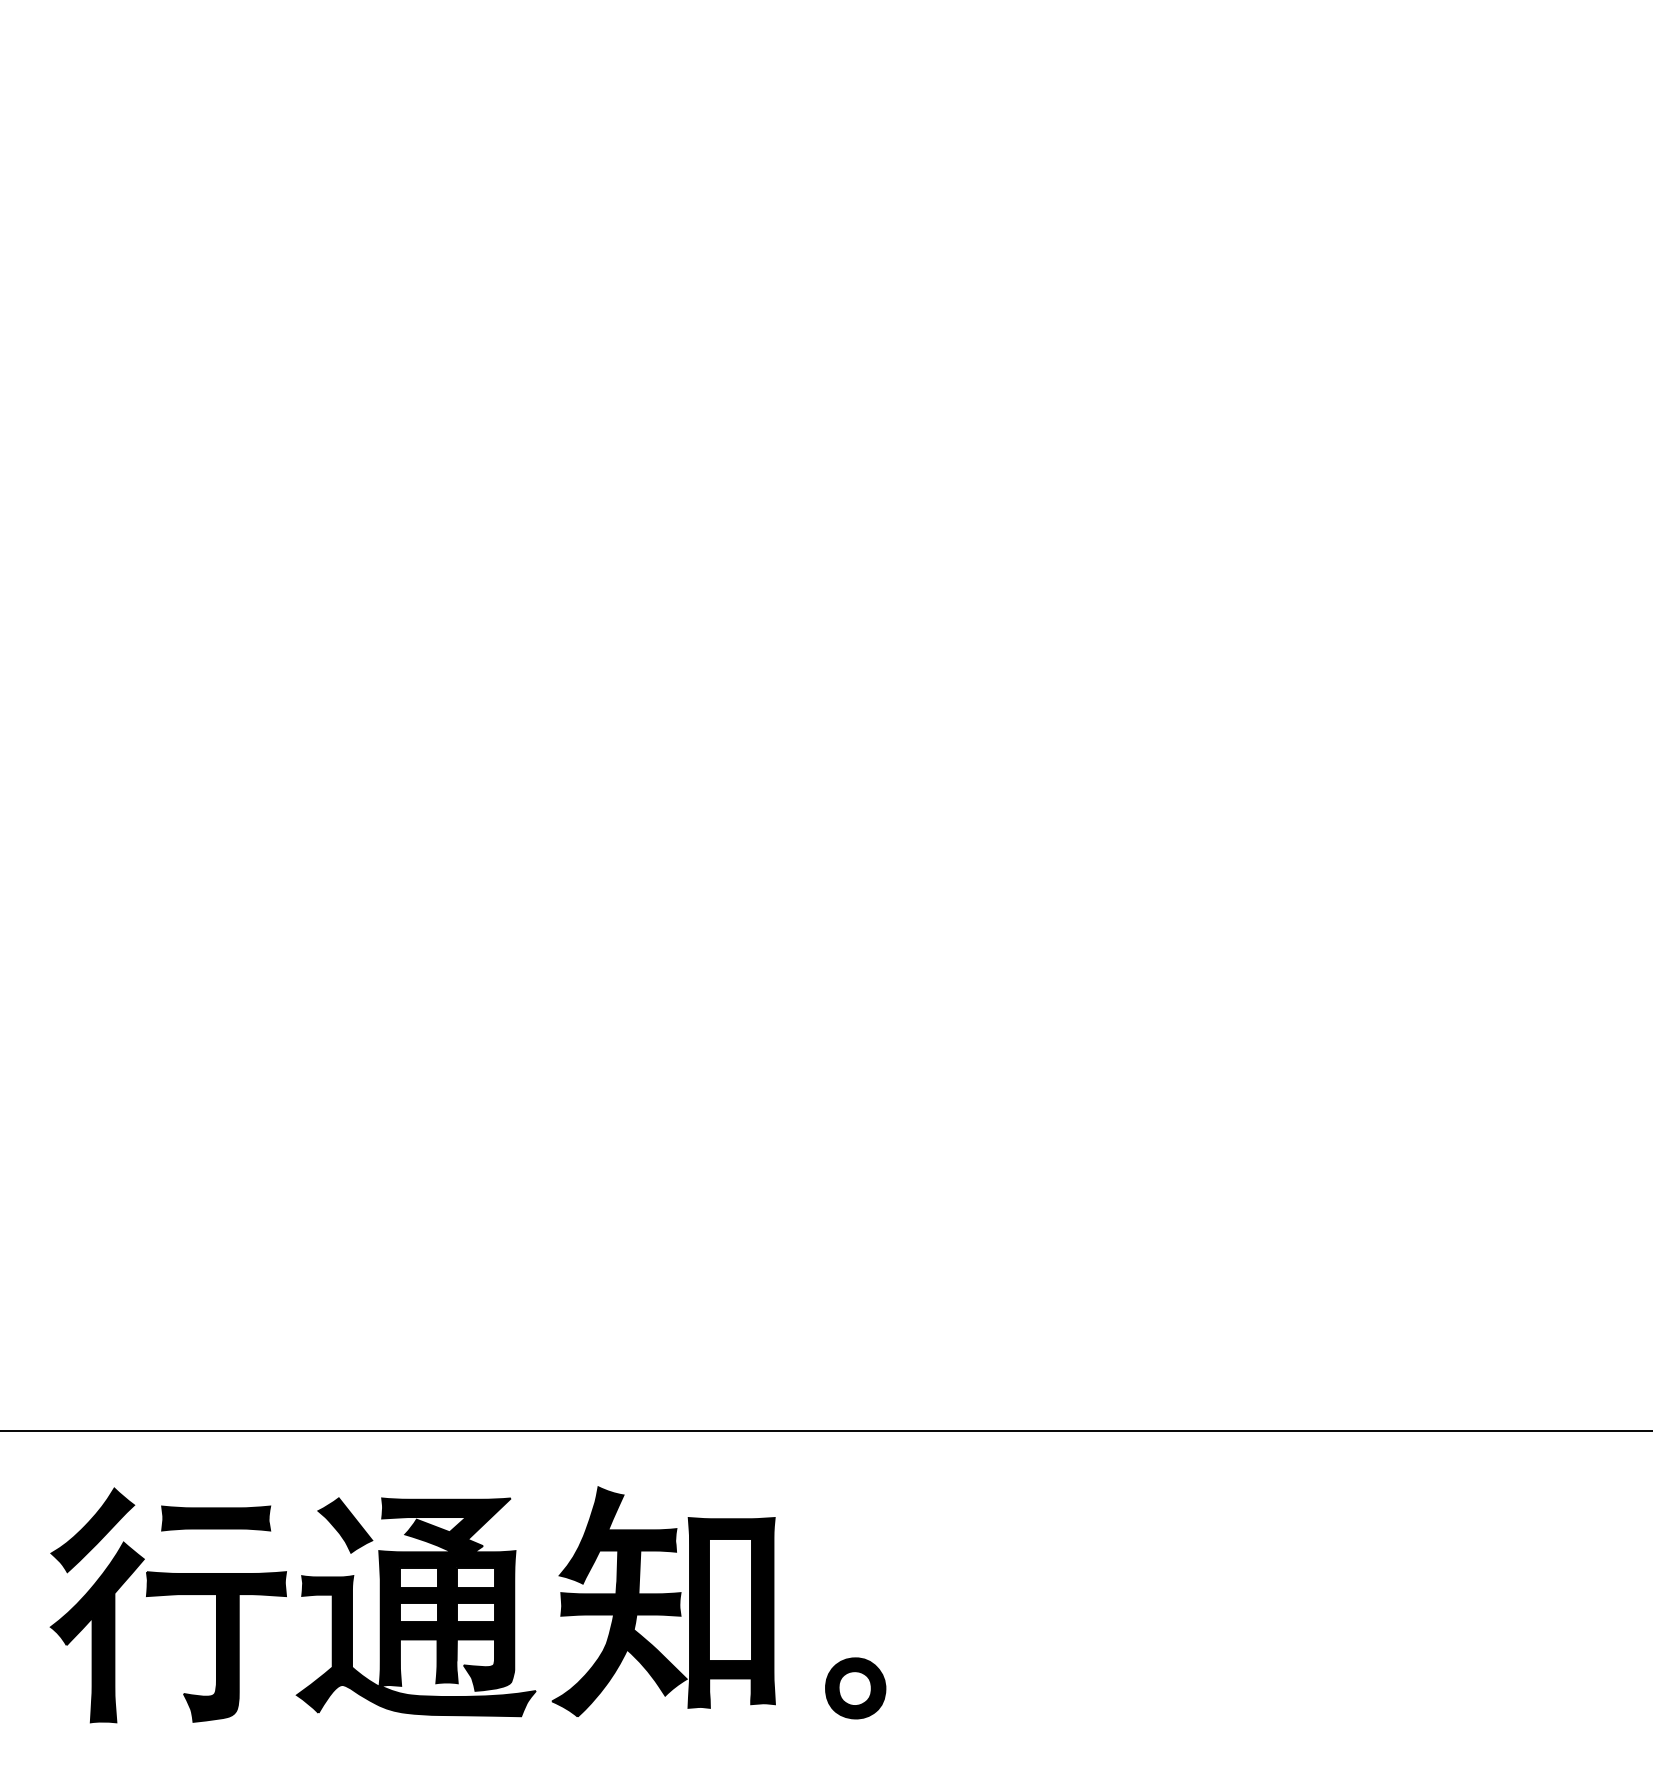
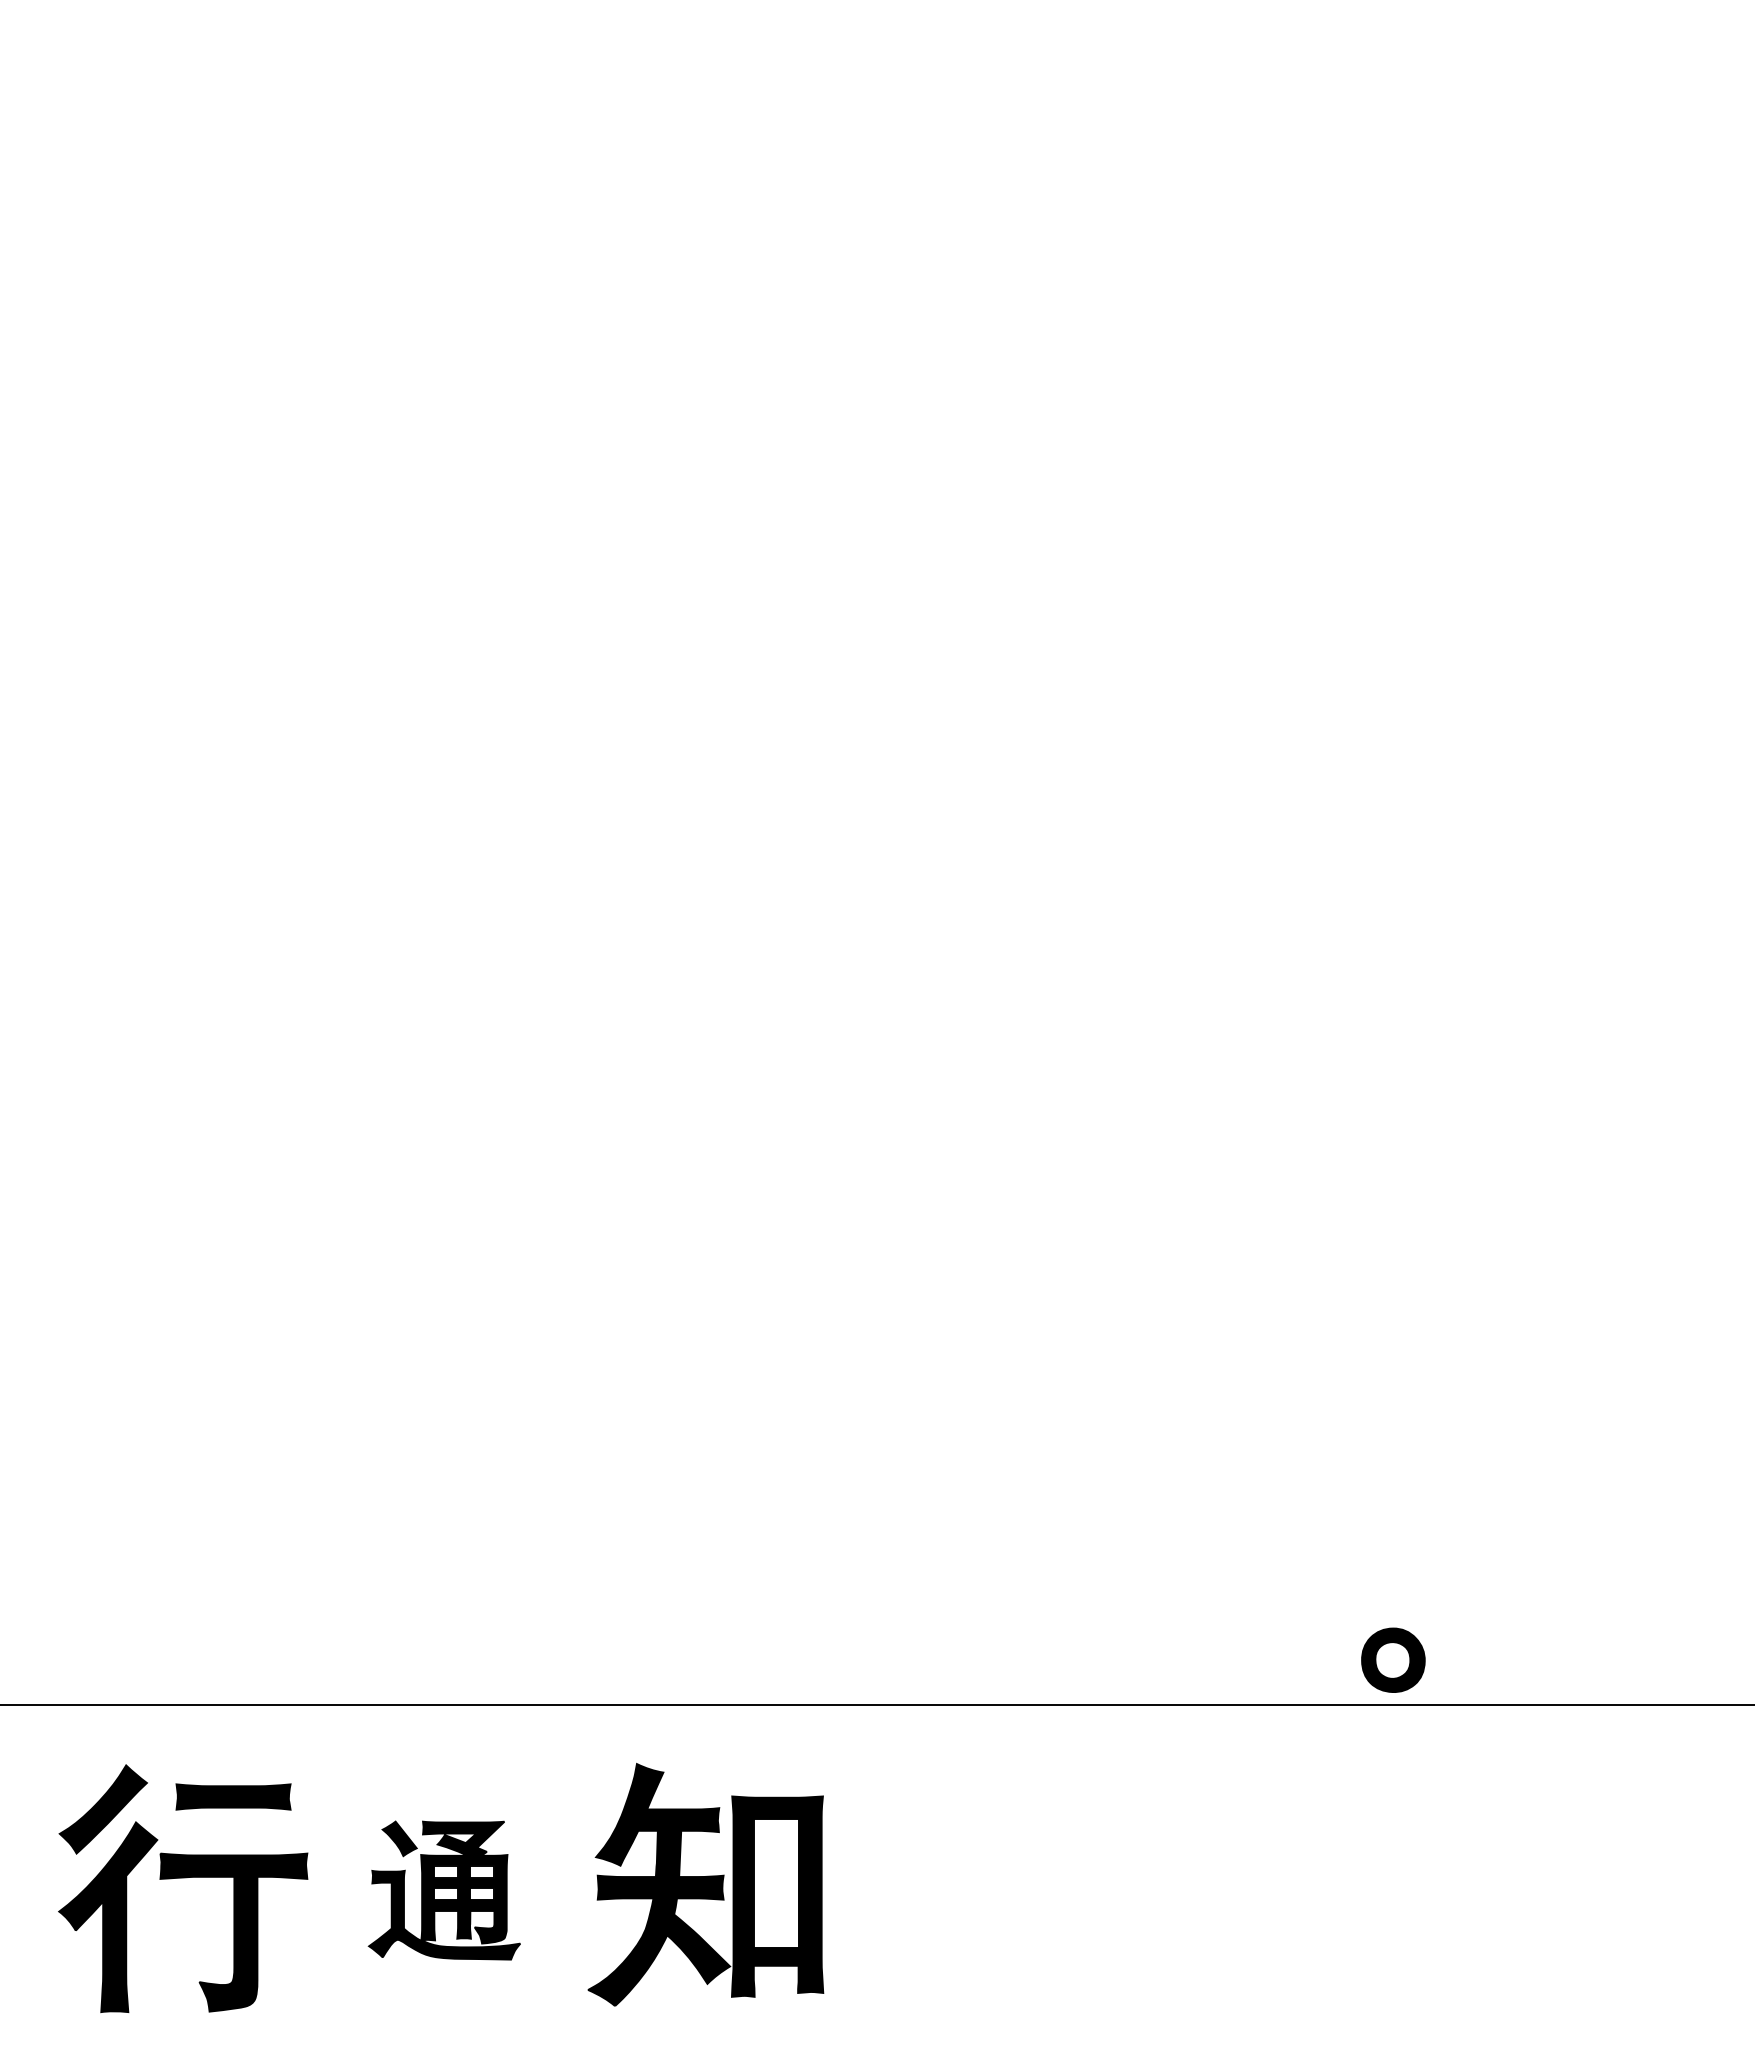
part: (416, 1607) -> (444, 1890), size x0.6
part: (855, 1687) -> (1393, 1659), moved

